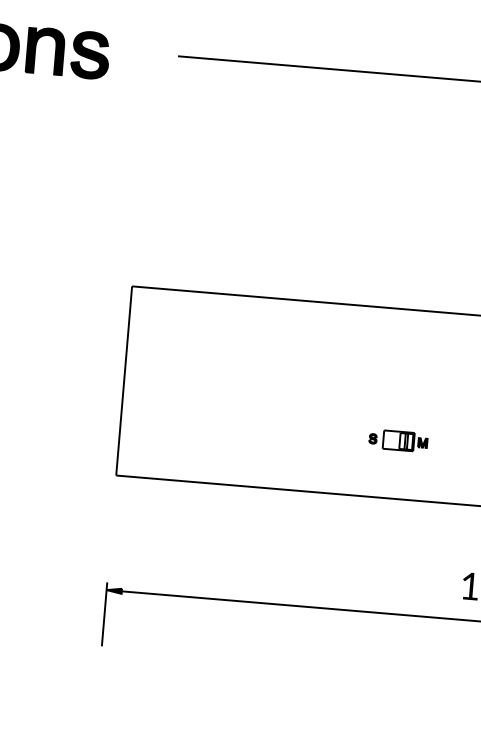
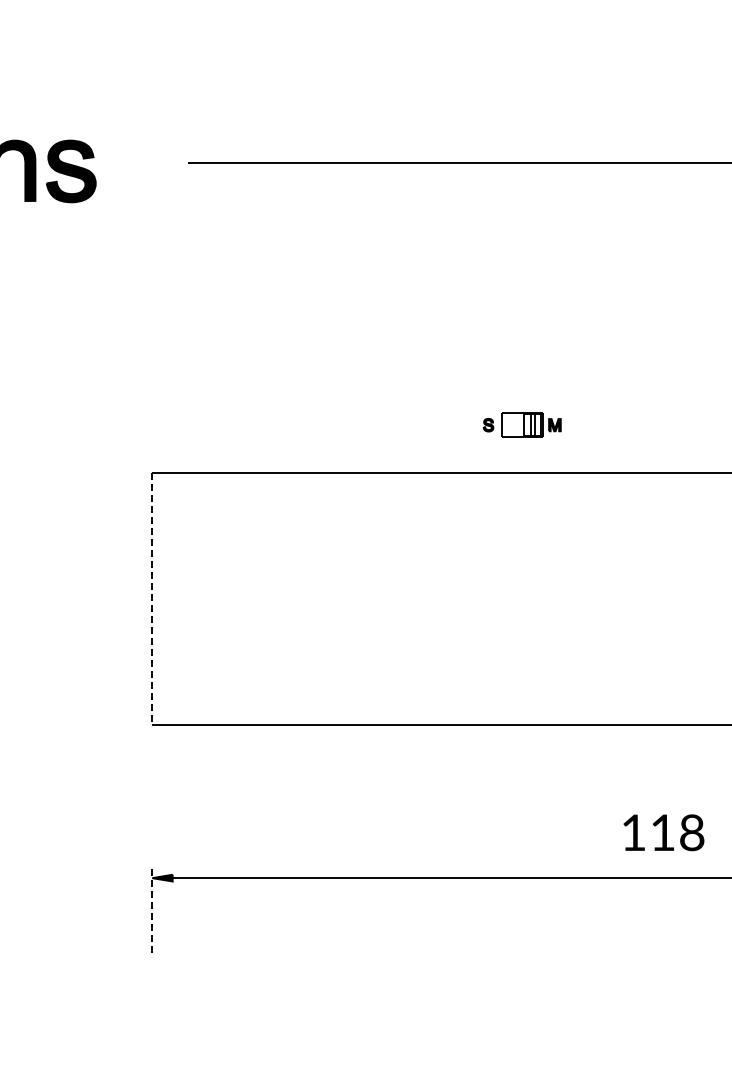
line: (124, 381) -> (152, 599), solid -> dashed
part: (397, 440) -> (521, 424), moved
line: (104, 614) -> (152, 910), solid -> dashed

